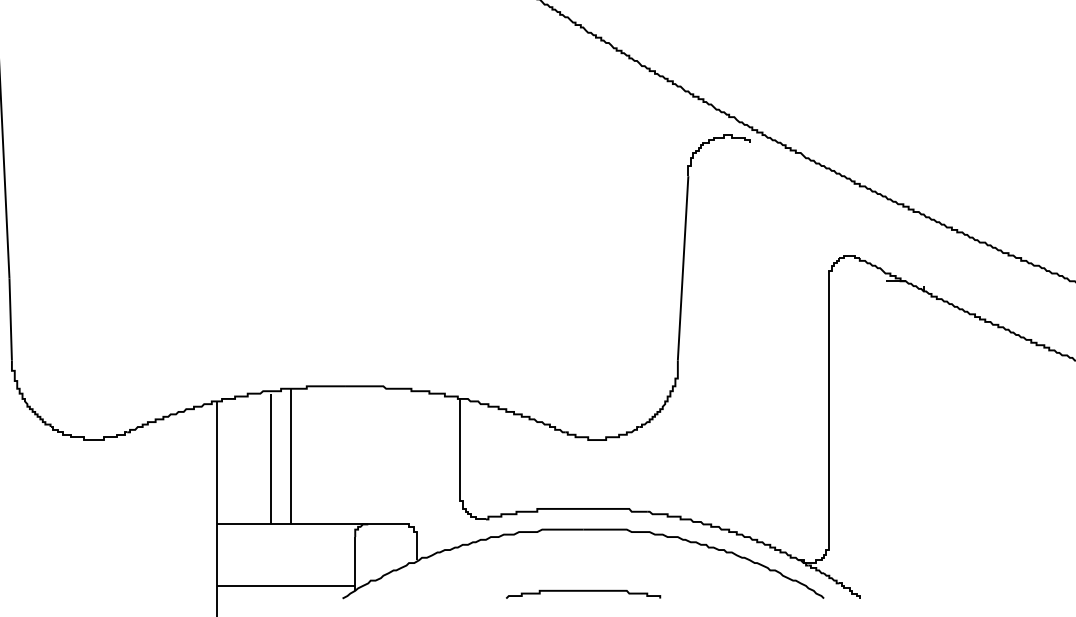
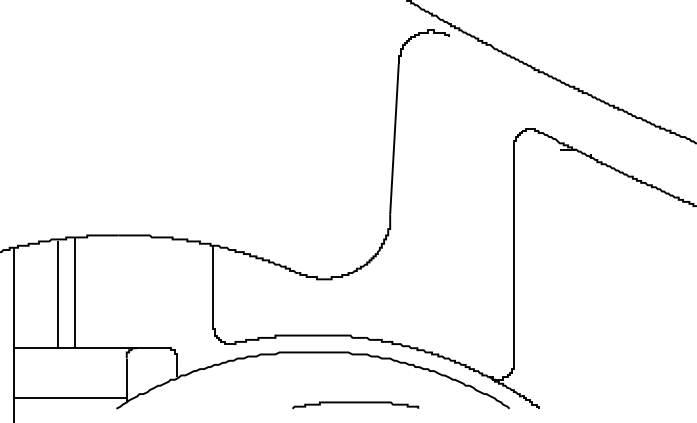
curve: (583, 591) -> (355, 402), moved

